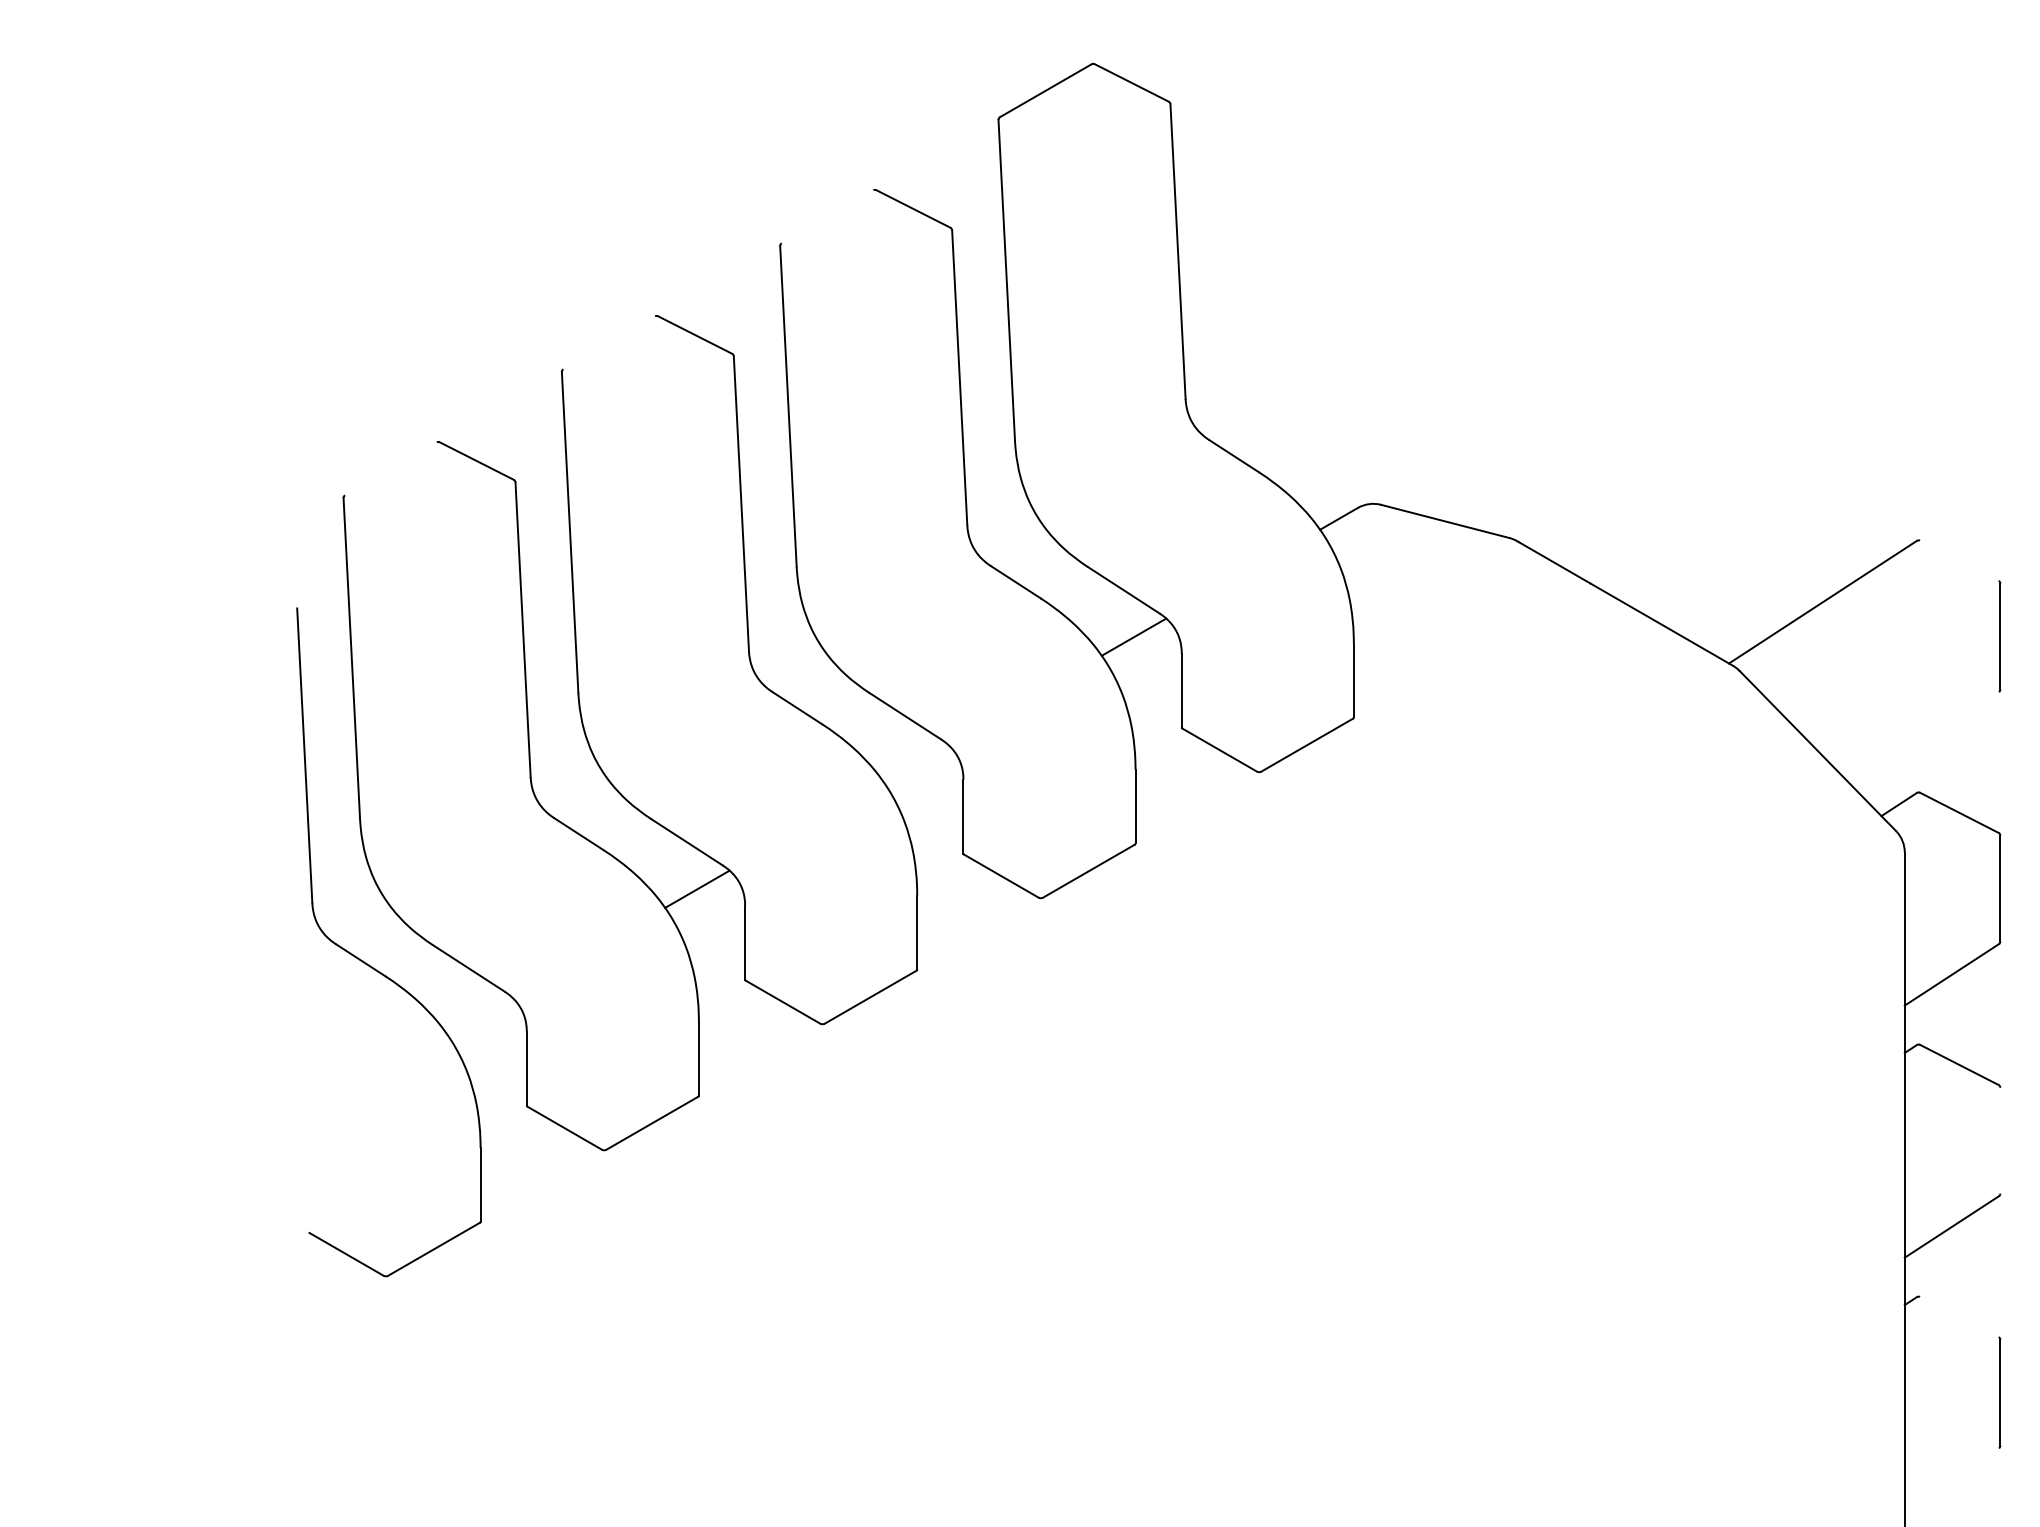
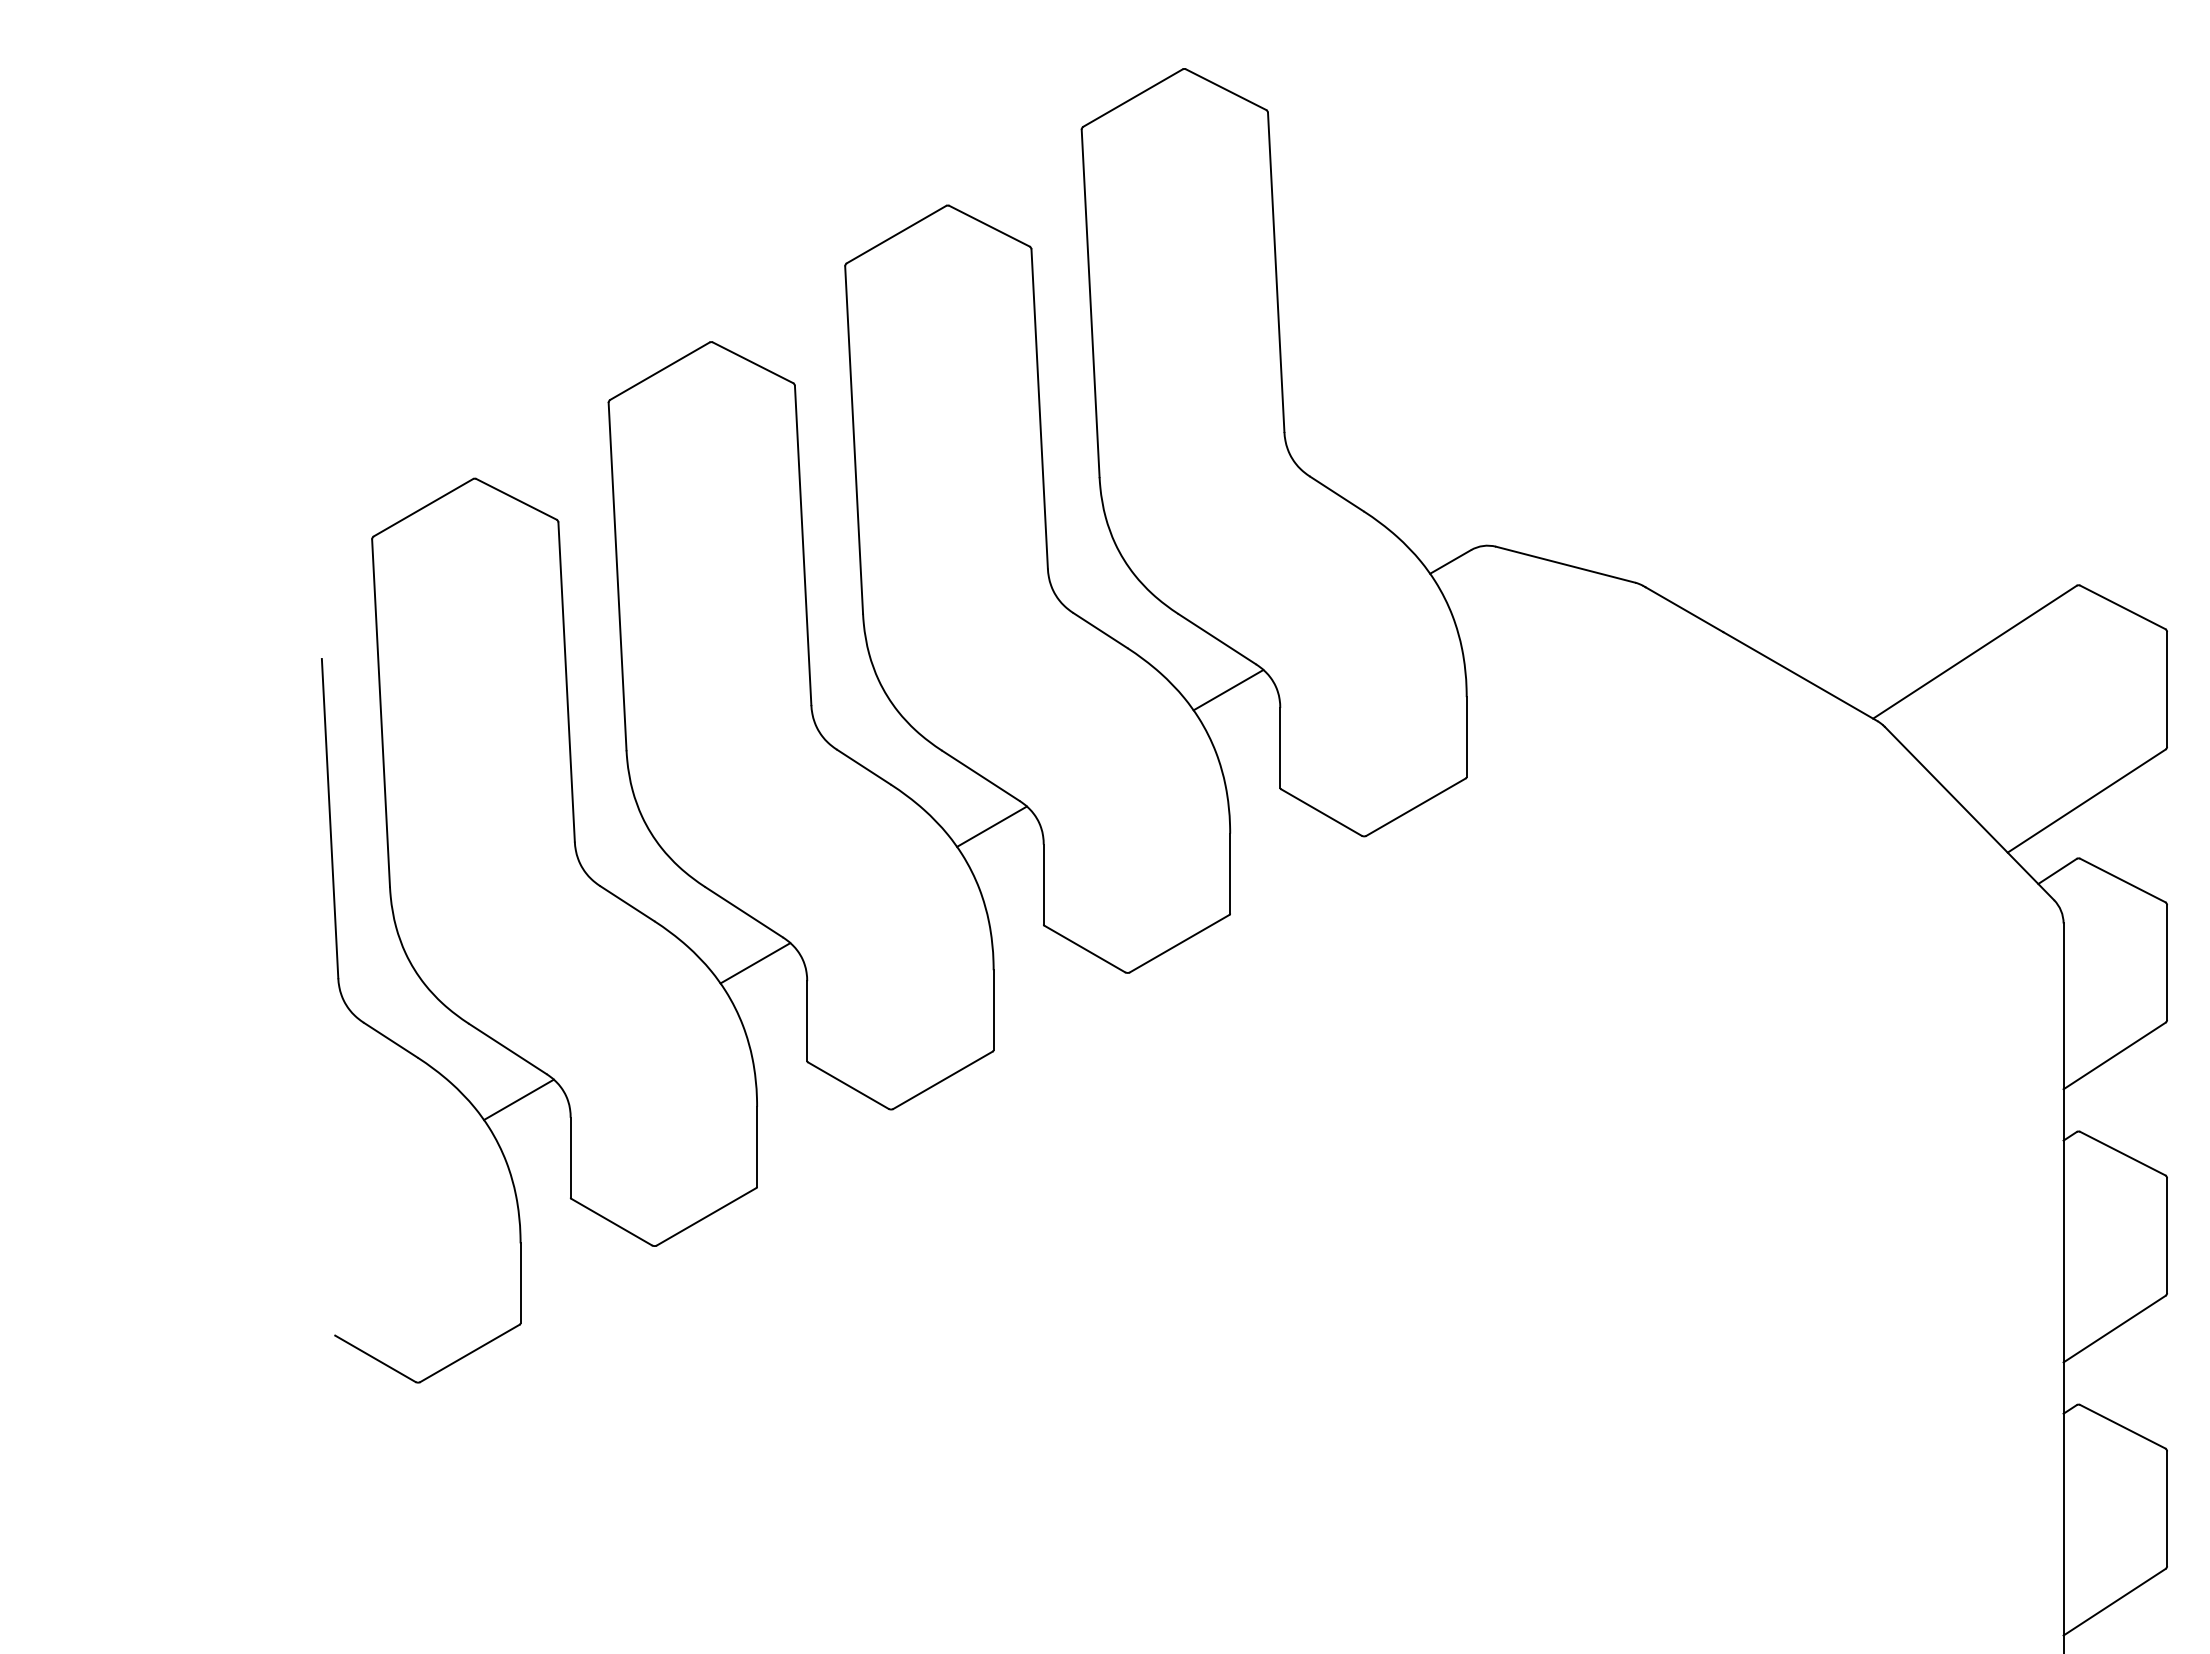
line: (827, 216) -> (896, 234), added
line: (608, 342) -> (659, 370), added
line: (390, 468) -> (423, 507), added
line: (1959, 560) -> (2122, 607), added
line: (1925, 739) -> (2086, 800), added
line: (915, 763) -> (991, 826), added
line: (478, 1015) -> (518, 1099), added
line: (2000, 1140) -> (2167, 1235), added
line: (1959, 1316) -> (2122, 1426), added
line: (1951, 1478) -> (2114, 1601), added

